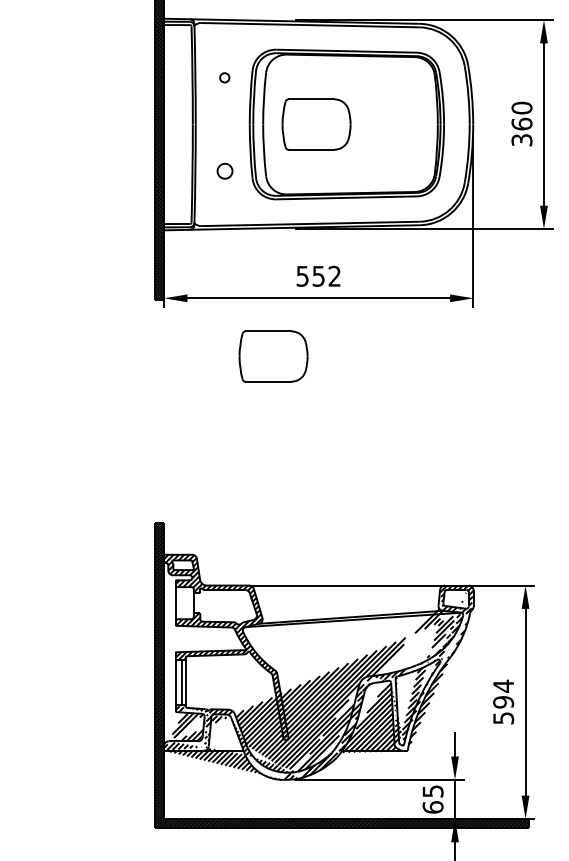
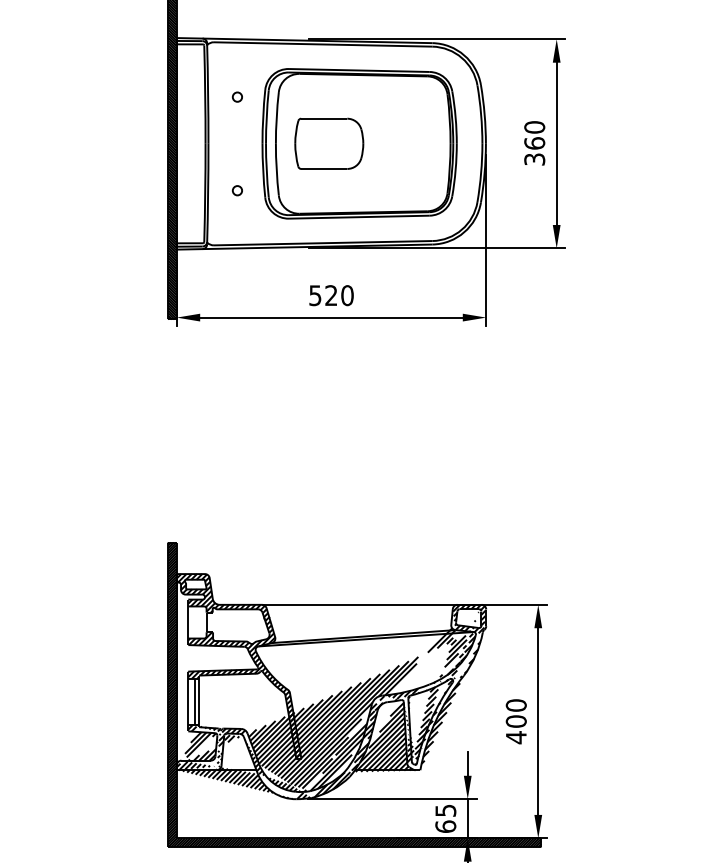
circle: (223, 171) -> (236, 190), size x0.62
text: (326, 276) -> (339, 295), 552 -> 520
part: (273, 356) -> (286, 375), removed
text: (502, 702) -> (515, 721), 594 -> 400

